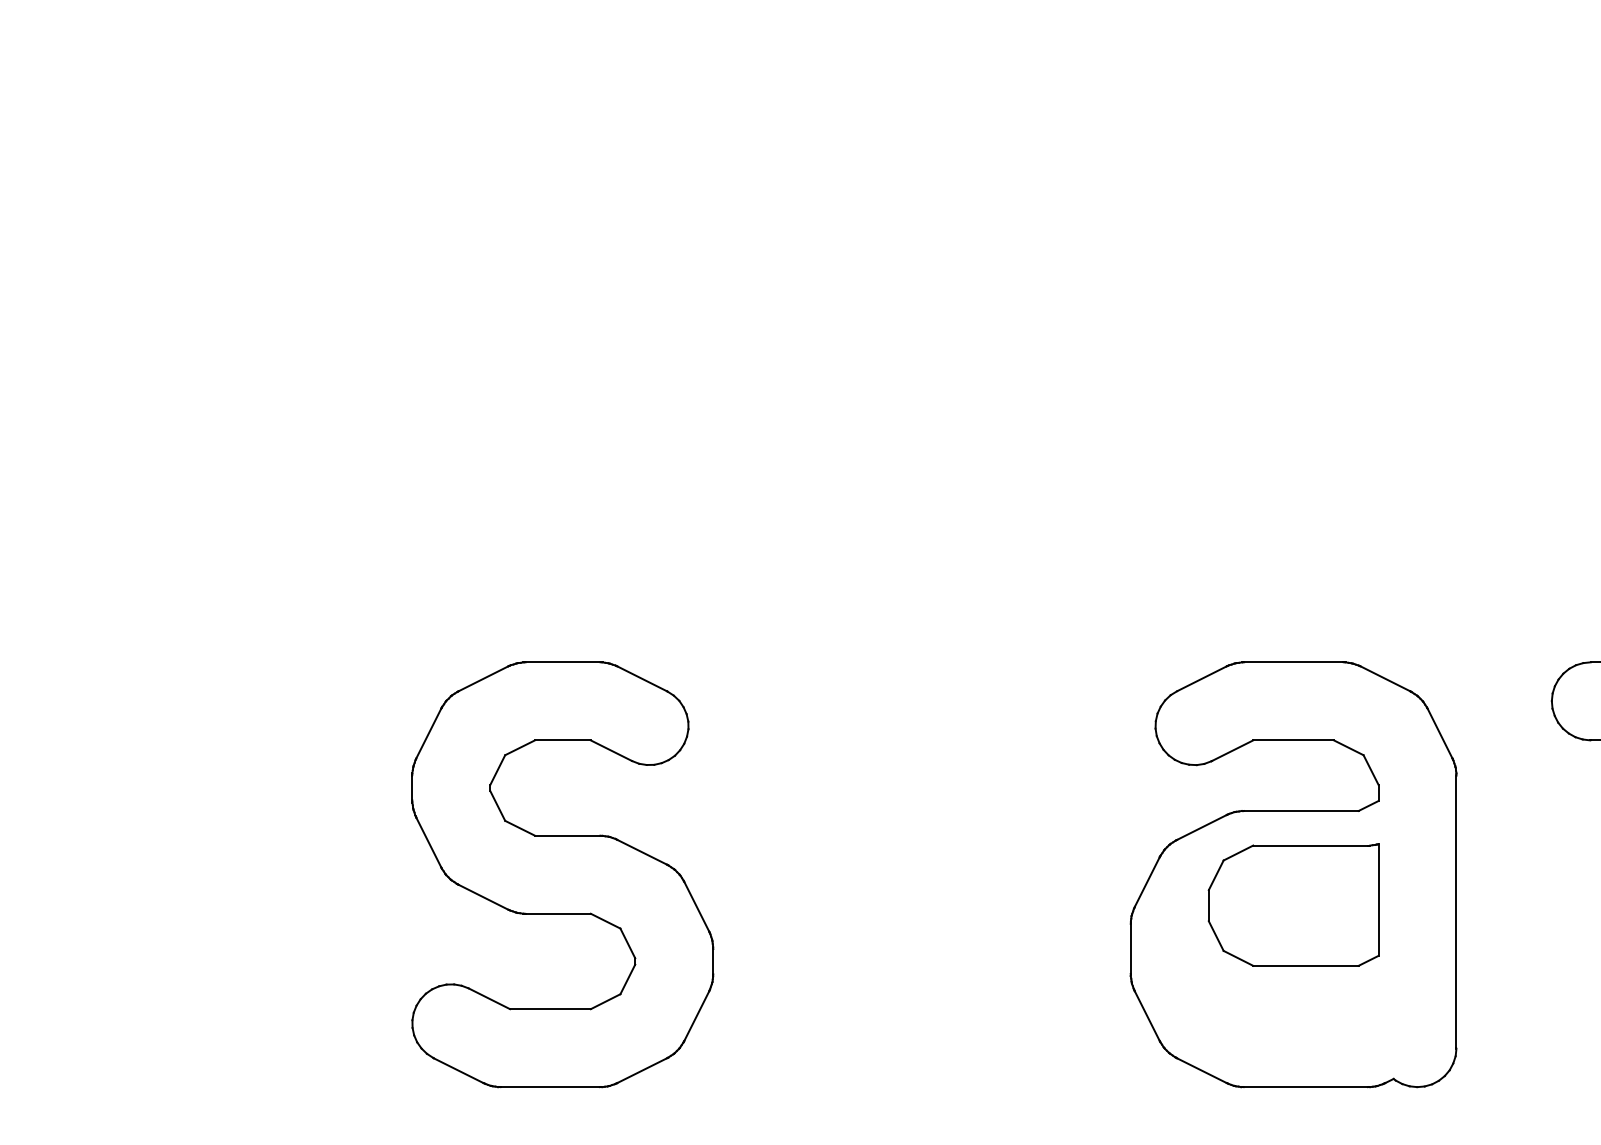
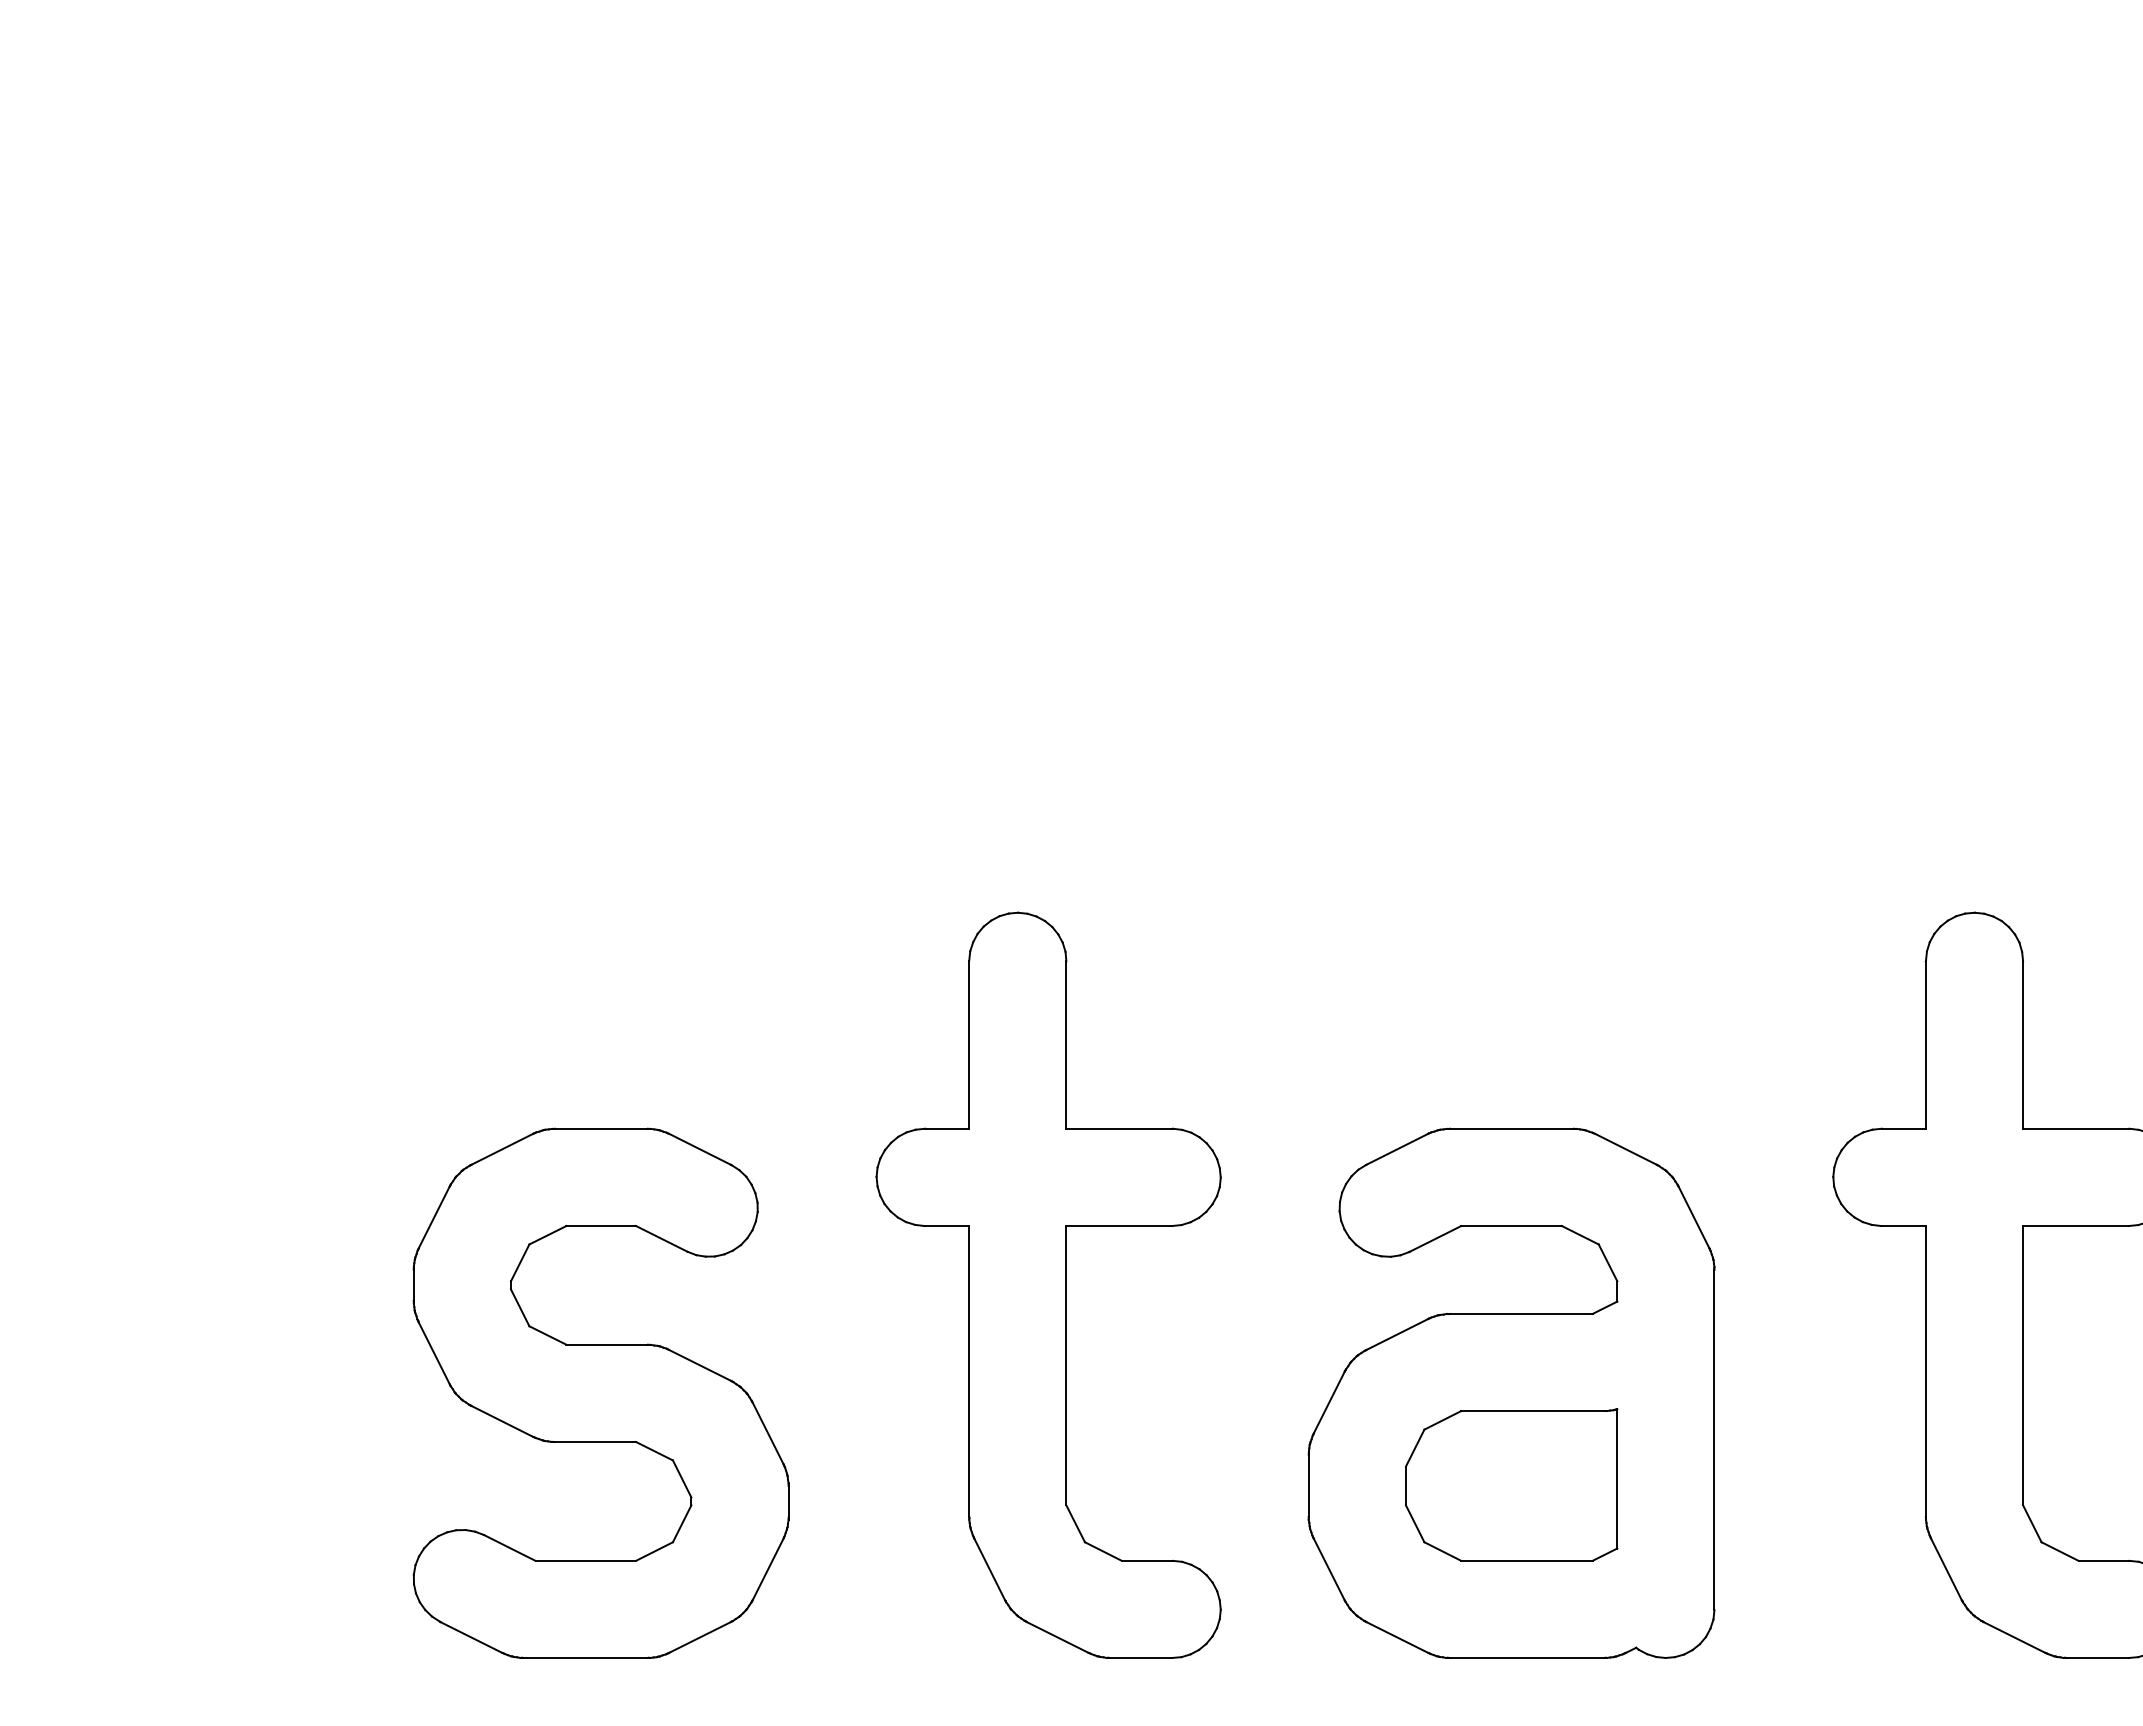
part: (921, 787) -> (1048, 1284), added
part: (1293, 904) -> (1511, 1484), moved

